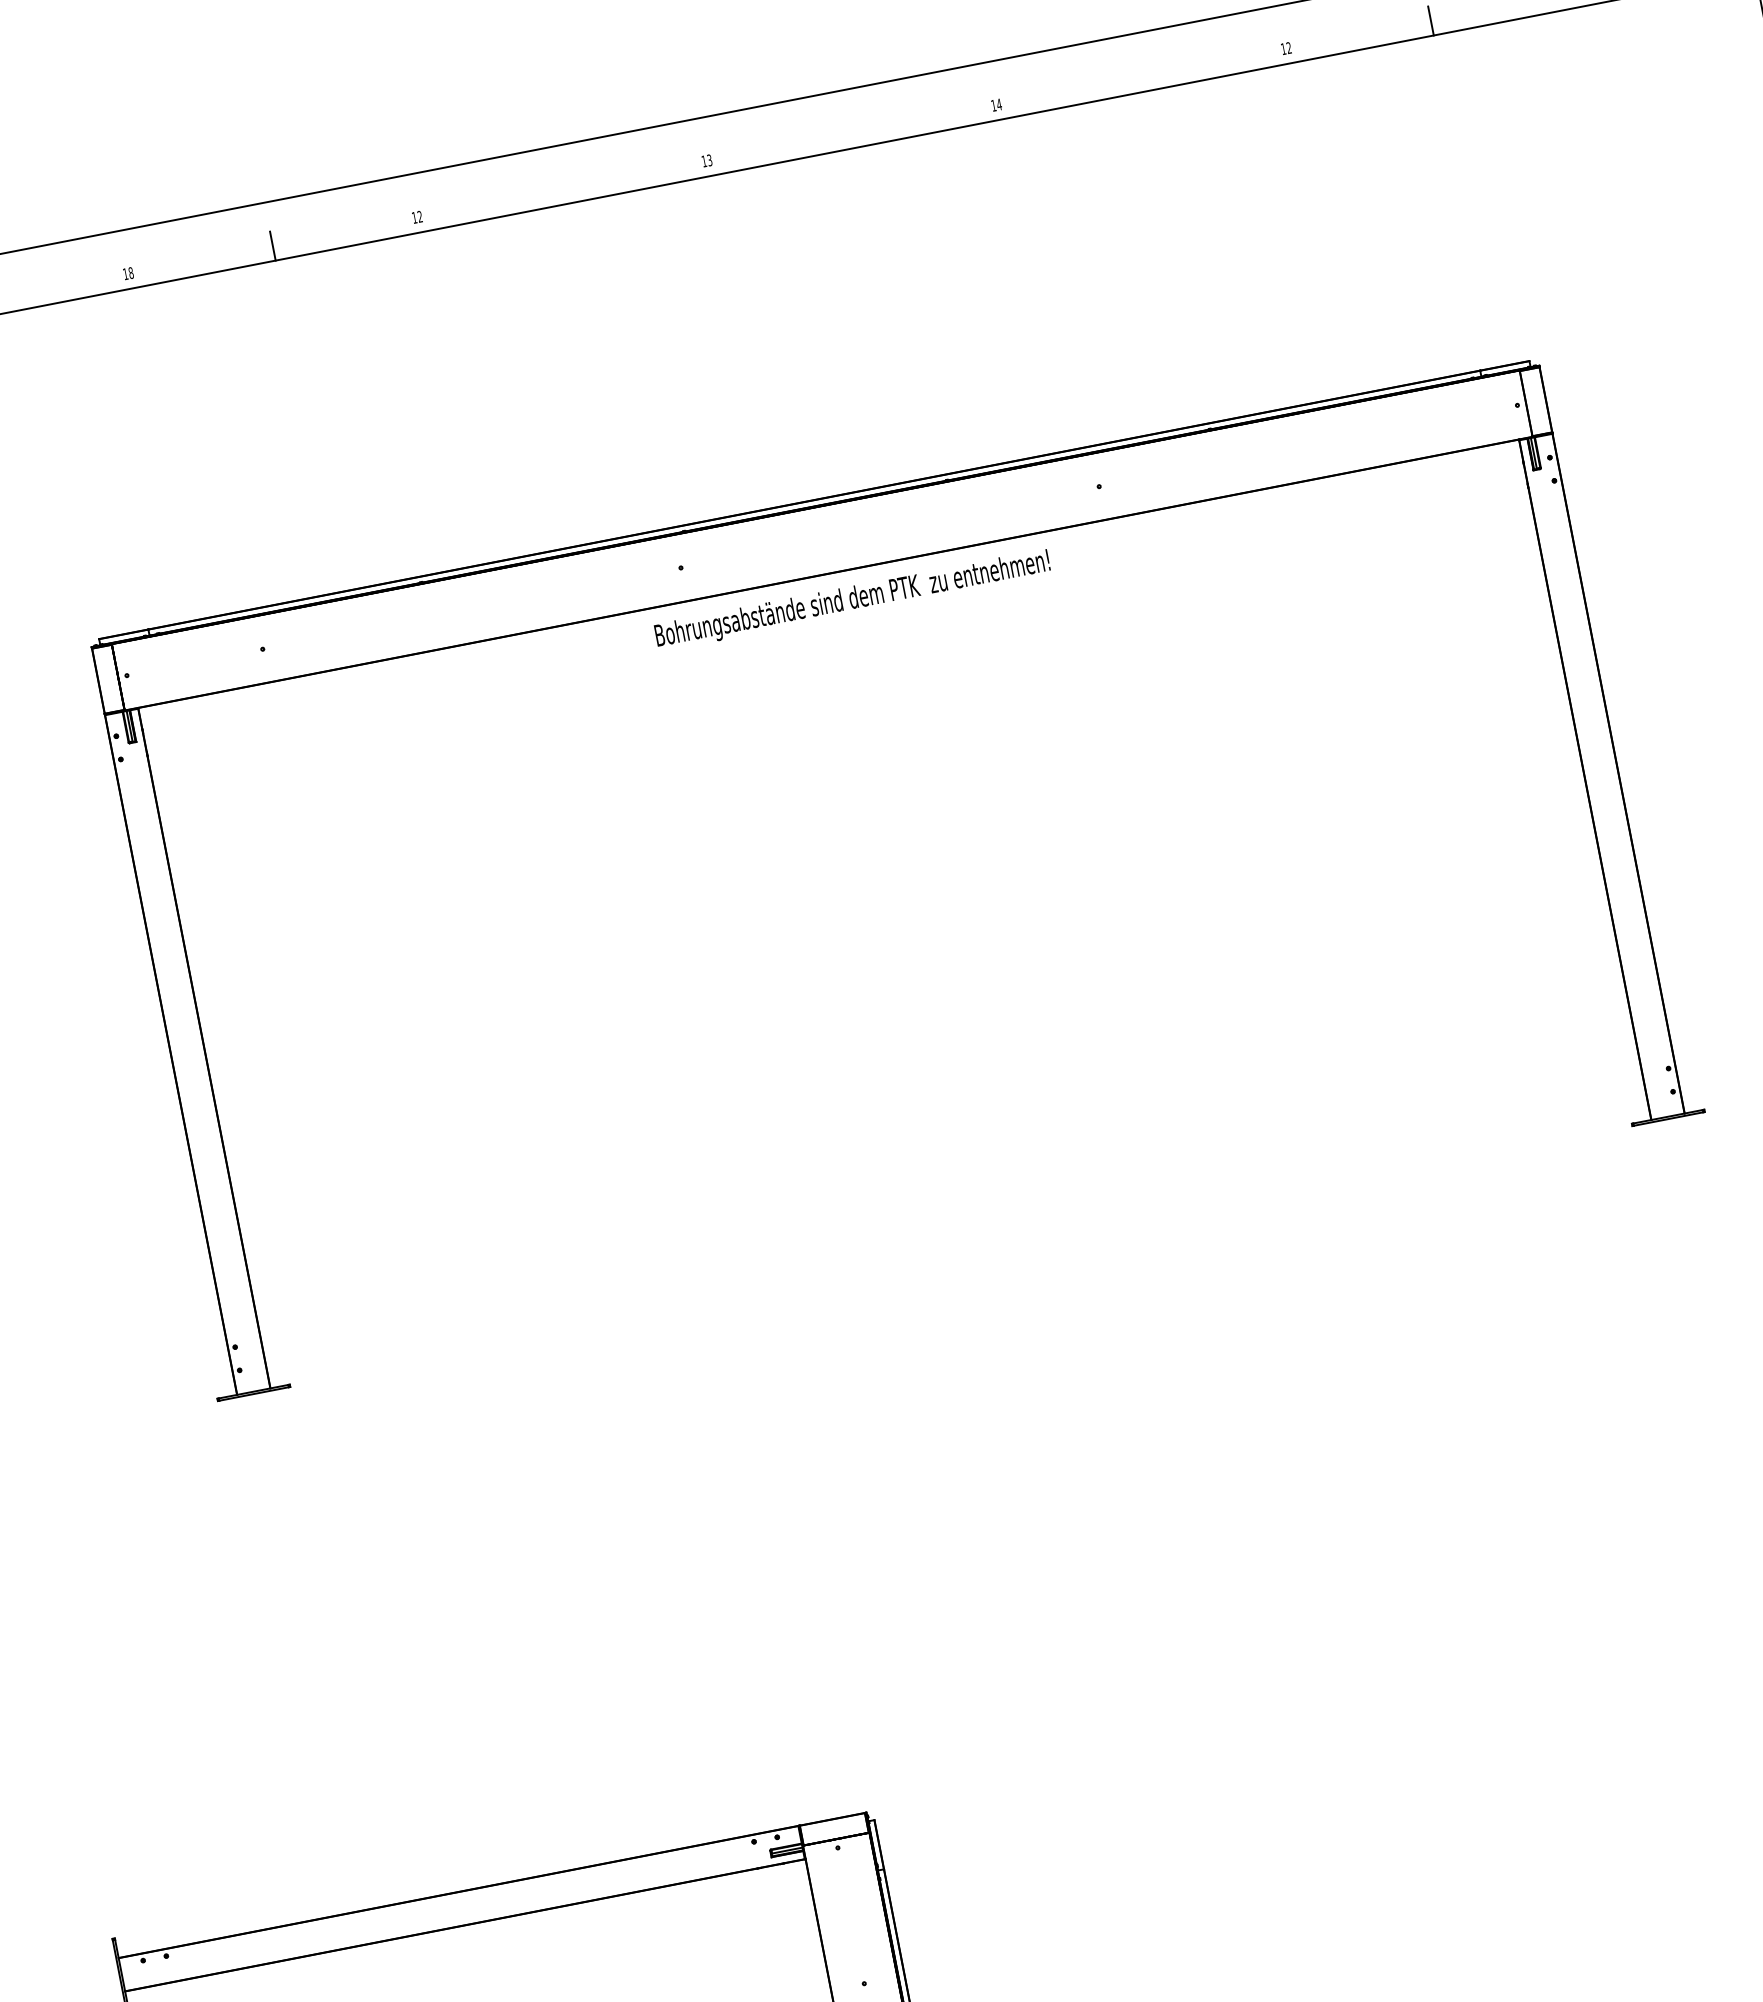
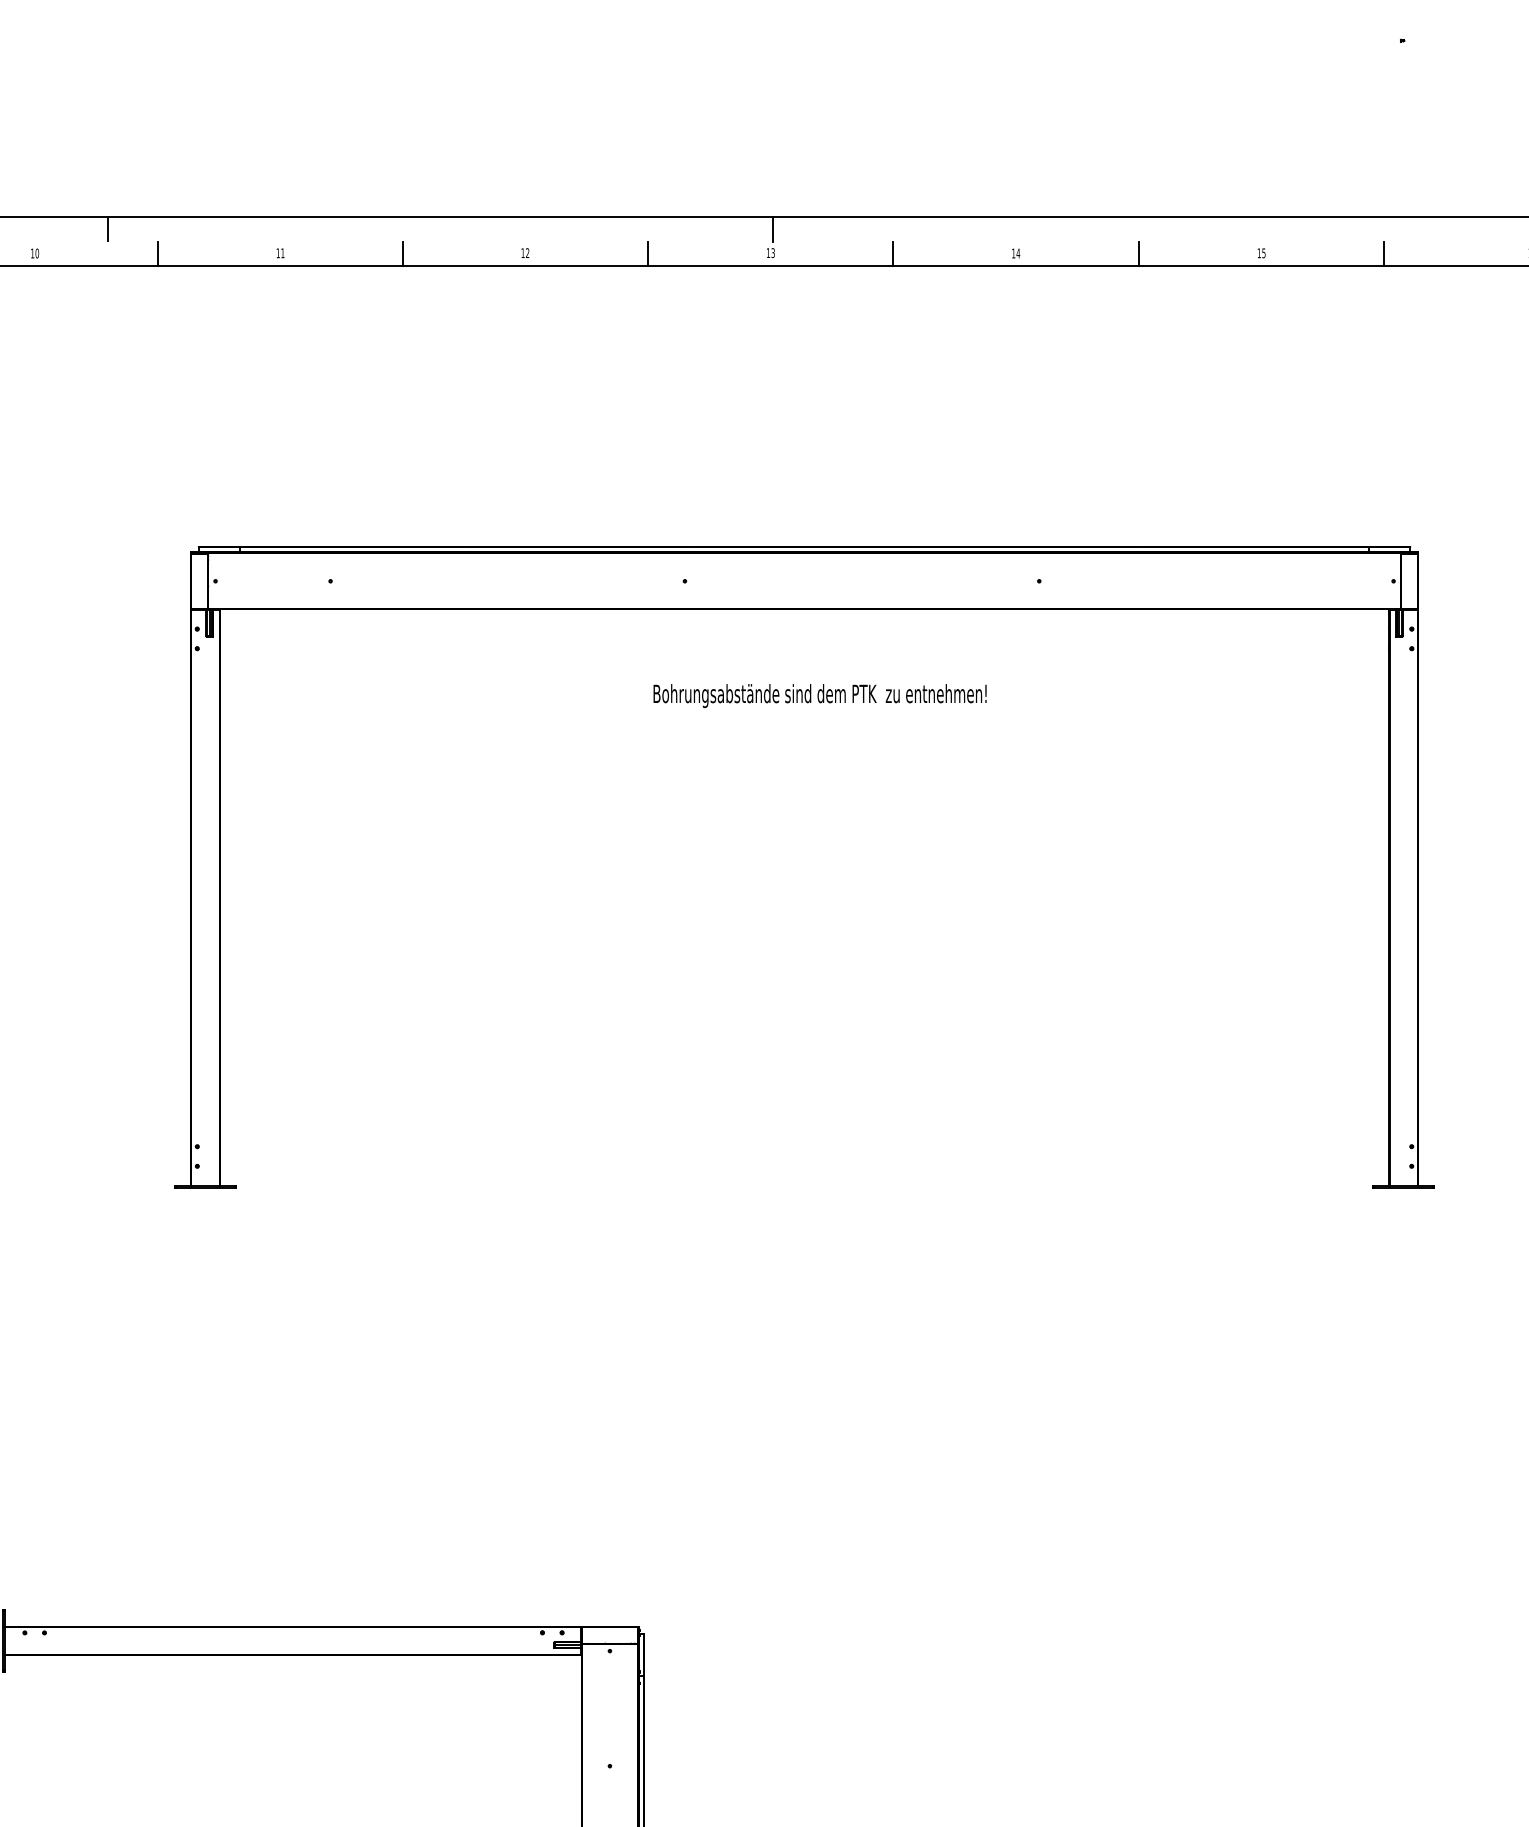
text: (1288, 48) -> (1263, 253), 12 -> 15
line: (1141, 77) -> (1138, 253), added
line: (704, 131) -> (773, 228), added
line: (851, 133) -> (893, 253), added
line: (562, 189) -> (648, 253), added
text: (130, 273) -> (282, 253), 18 -> 11
text: (852, 601) -> (819, 696), moved

